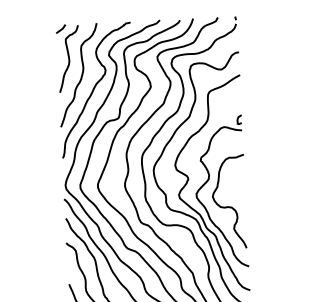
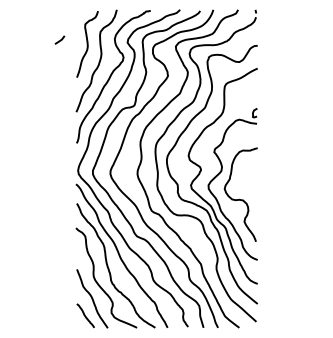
line: (61, 28) -> (60, 39), moved

